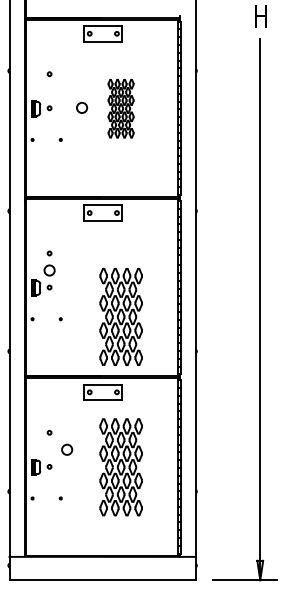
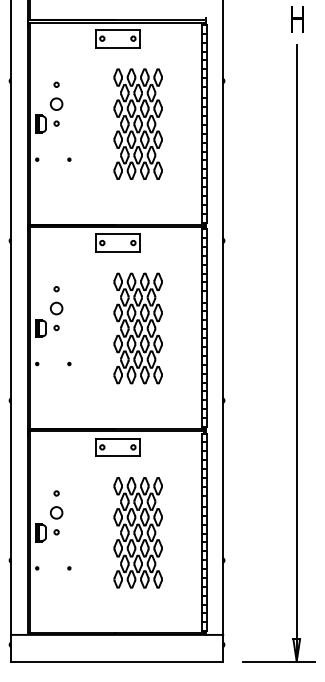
circle: (81, 107) -> (56, 103), moved
part: (120, 108) -> (137, 123), size x1.67
part: (120, 316) -> (137, 328), moved
circle: (67, 449) -> (56, 512), moved

